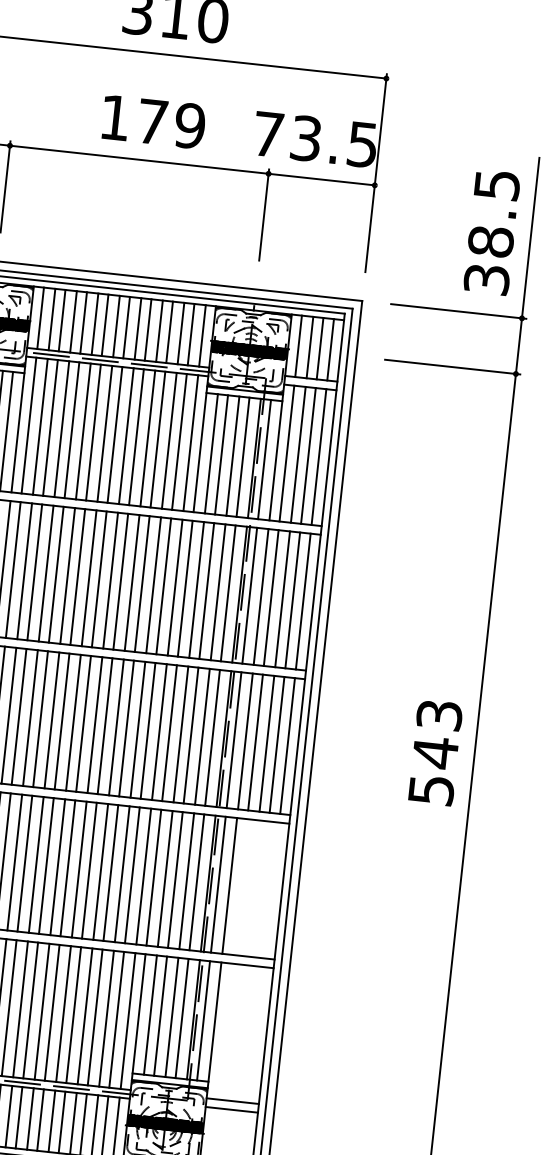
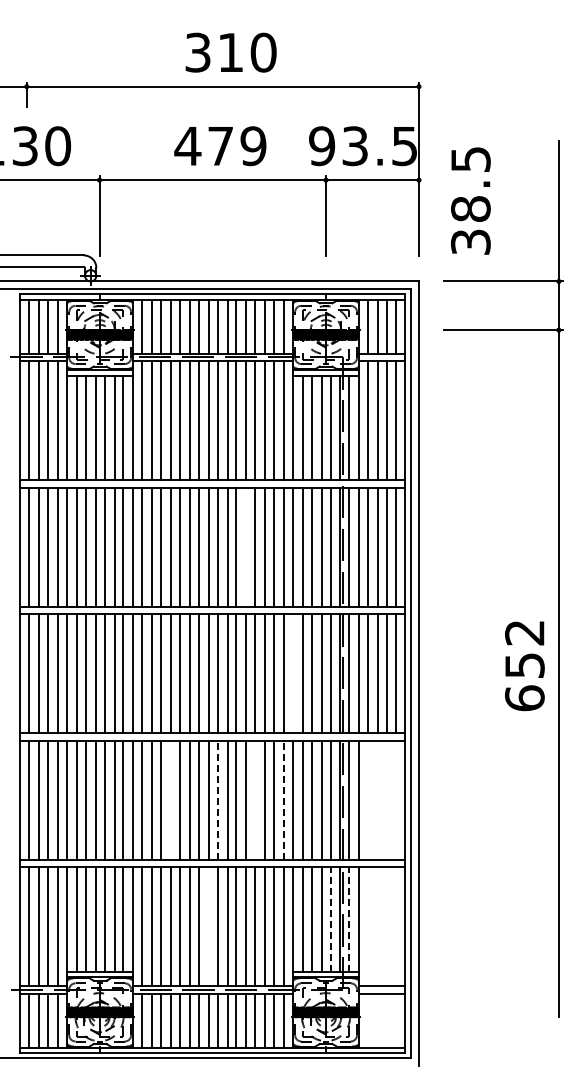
text: (114, 118) -> (187, 146), 179 -> 479
text: (268, 134) -> (322, 146), 73.5 -> 93.5
text: (491, 231) -> (470, 200), moved
line: (132, 582) -> (246, 546), removed
line: (169, 732) -> (292, 673), removed
text: (435, 752) -> (524, 665), 543 -> 652
line: (15, 861) -> (171, 799), removed
line: (67, 867) -> (217, 799), solid -> dashed
line: (111, 872) -> (255, 799), removed
line: (144, 875) -> (284, 799), solid -> dashed
line: (41, 1011) -> (208, 926), removed
line: (182, 1017) -> (330, 918), solid -> dashed
line: (203, 1019) -> (349, 918), solid -> dashed

